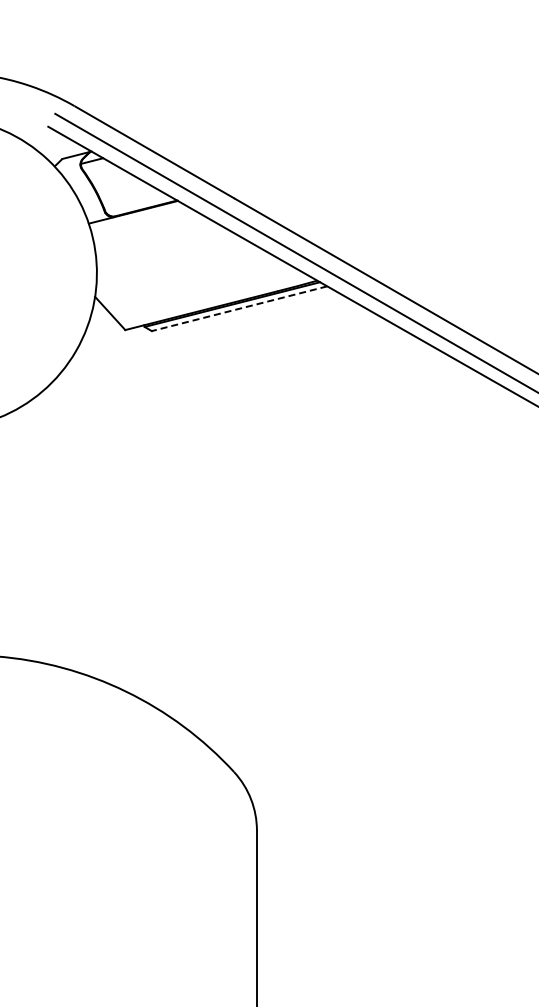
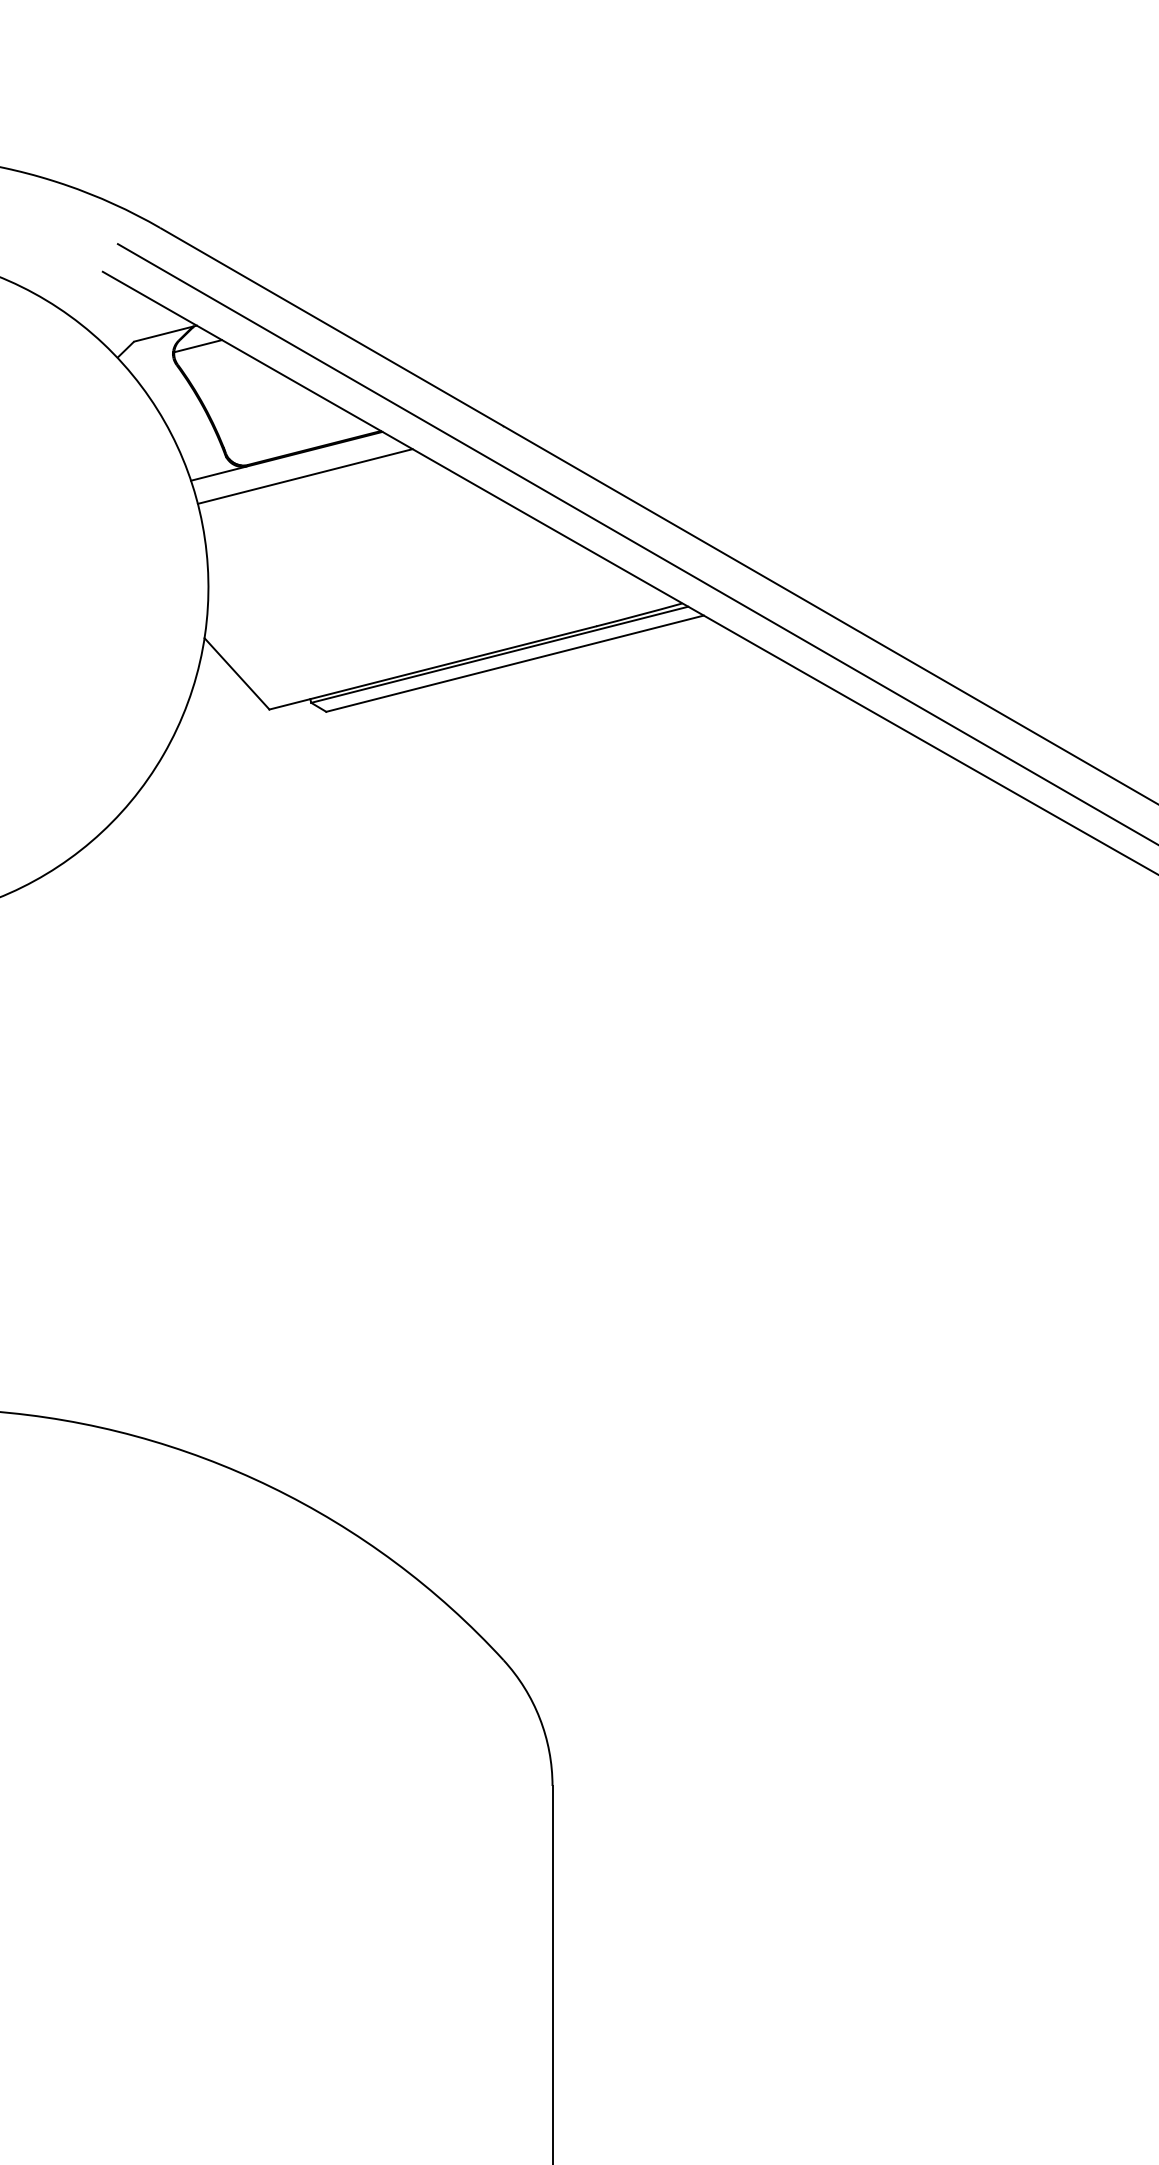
line: (141, 221) -> (304, 476), added
line: (239, 308) -> (514, 663), dashed -> solid

